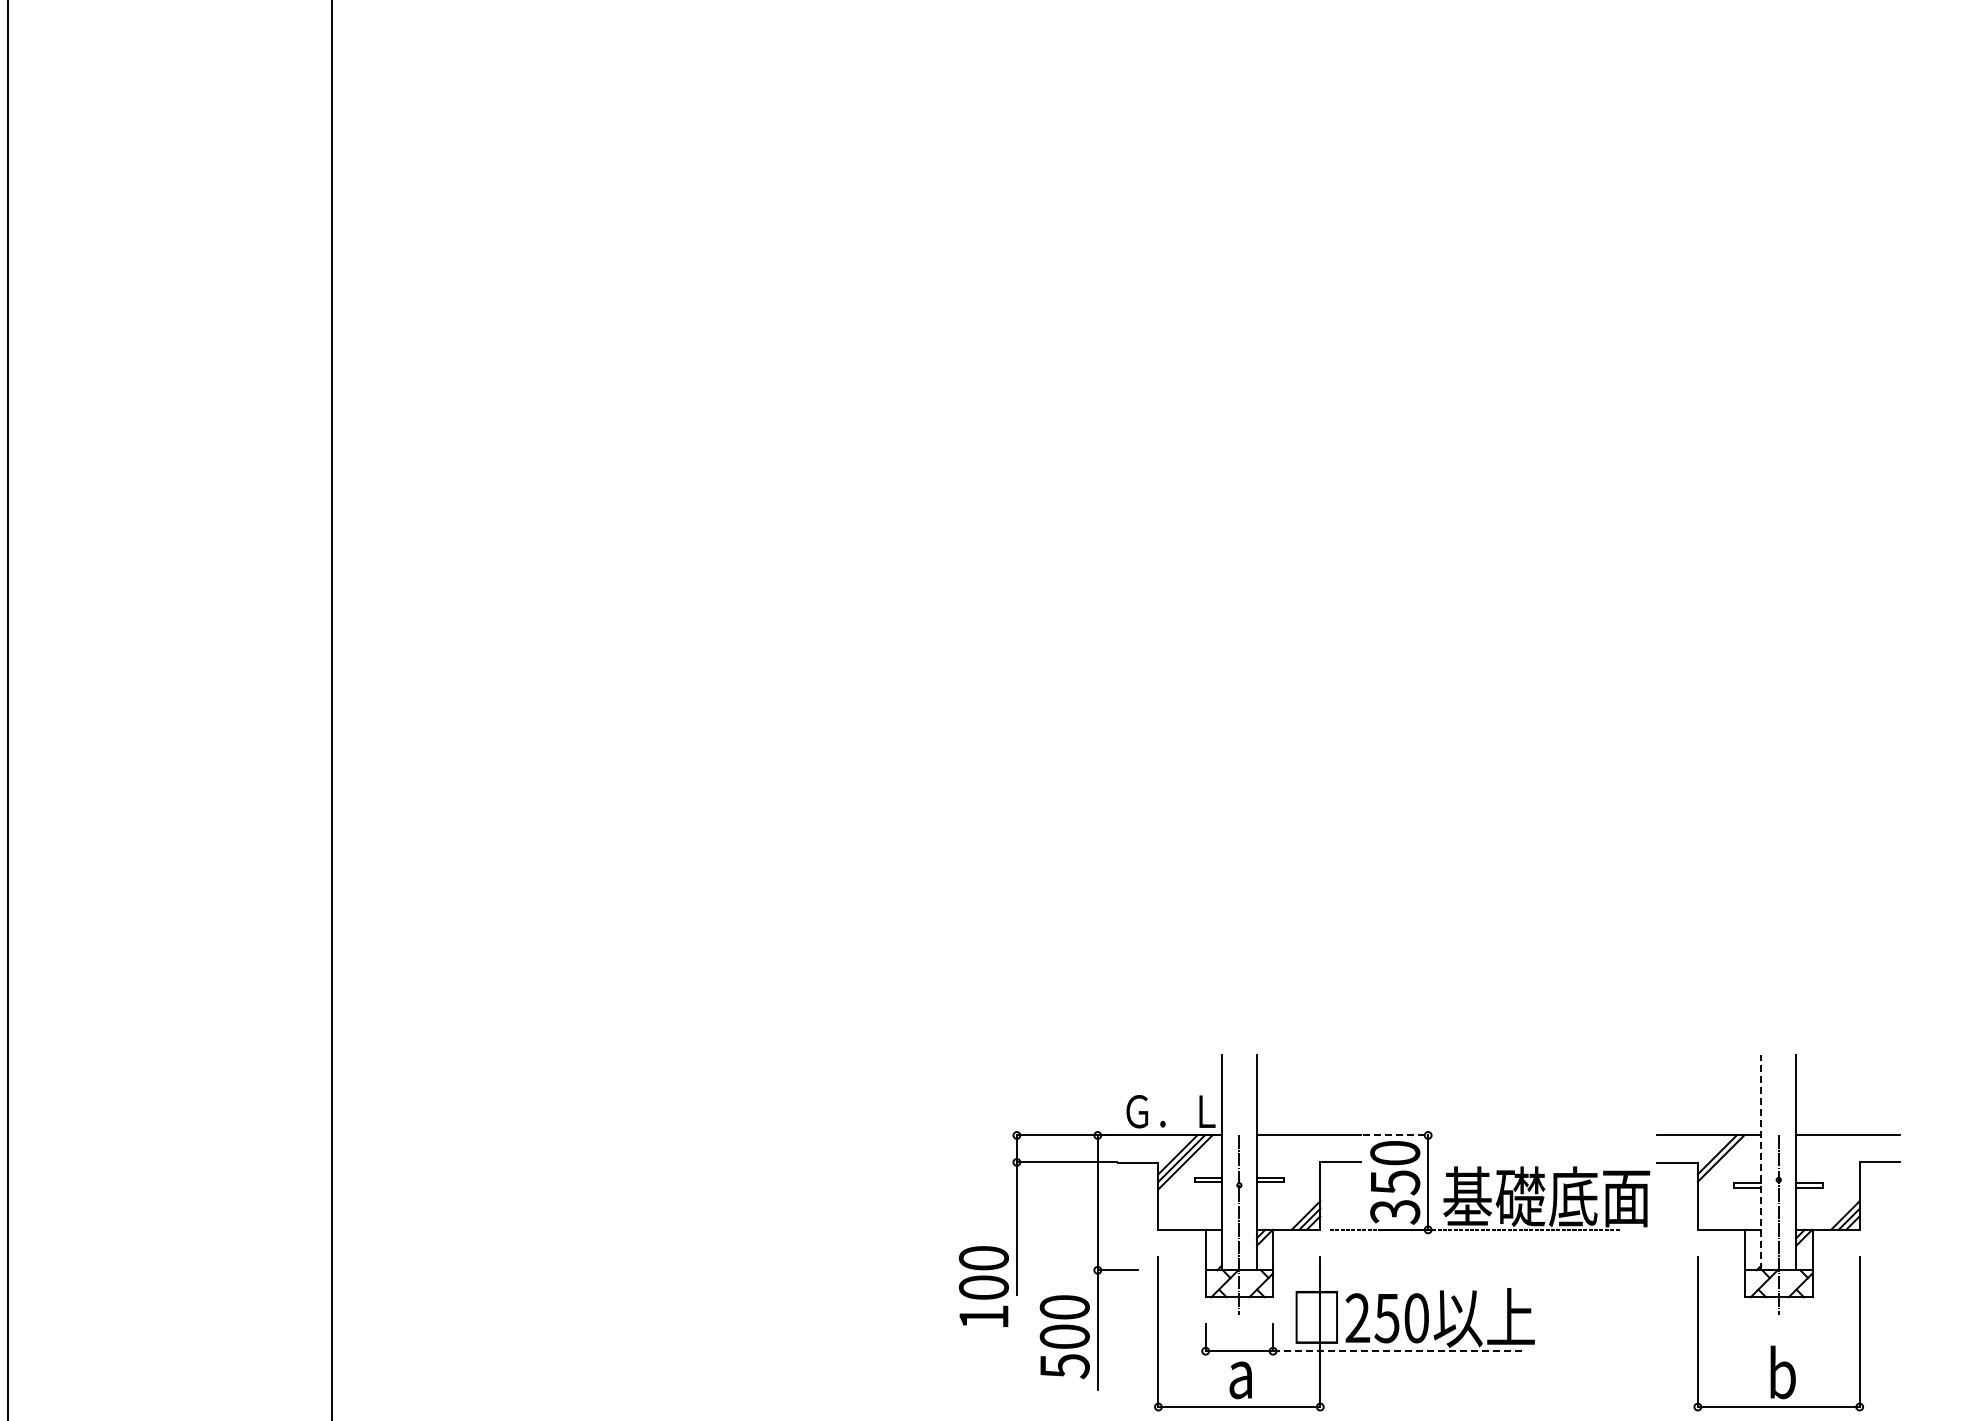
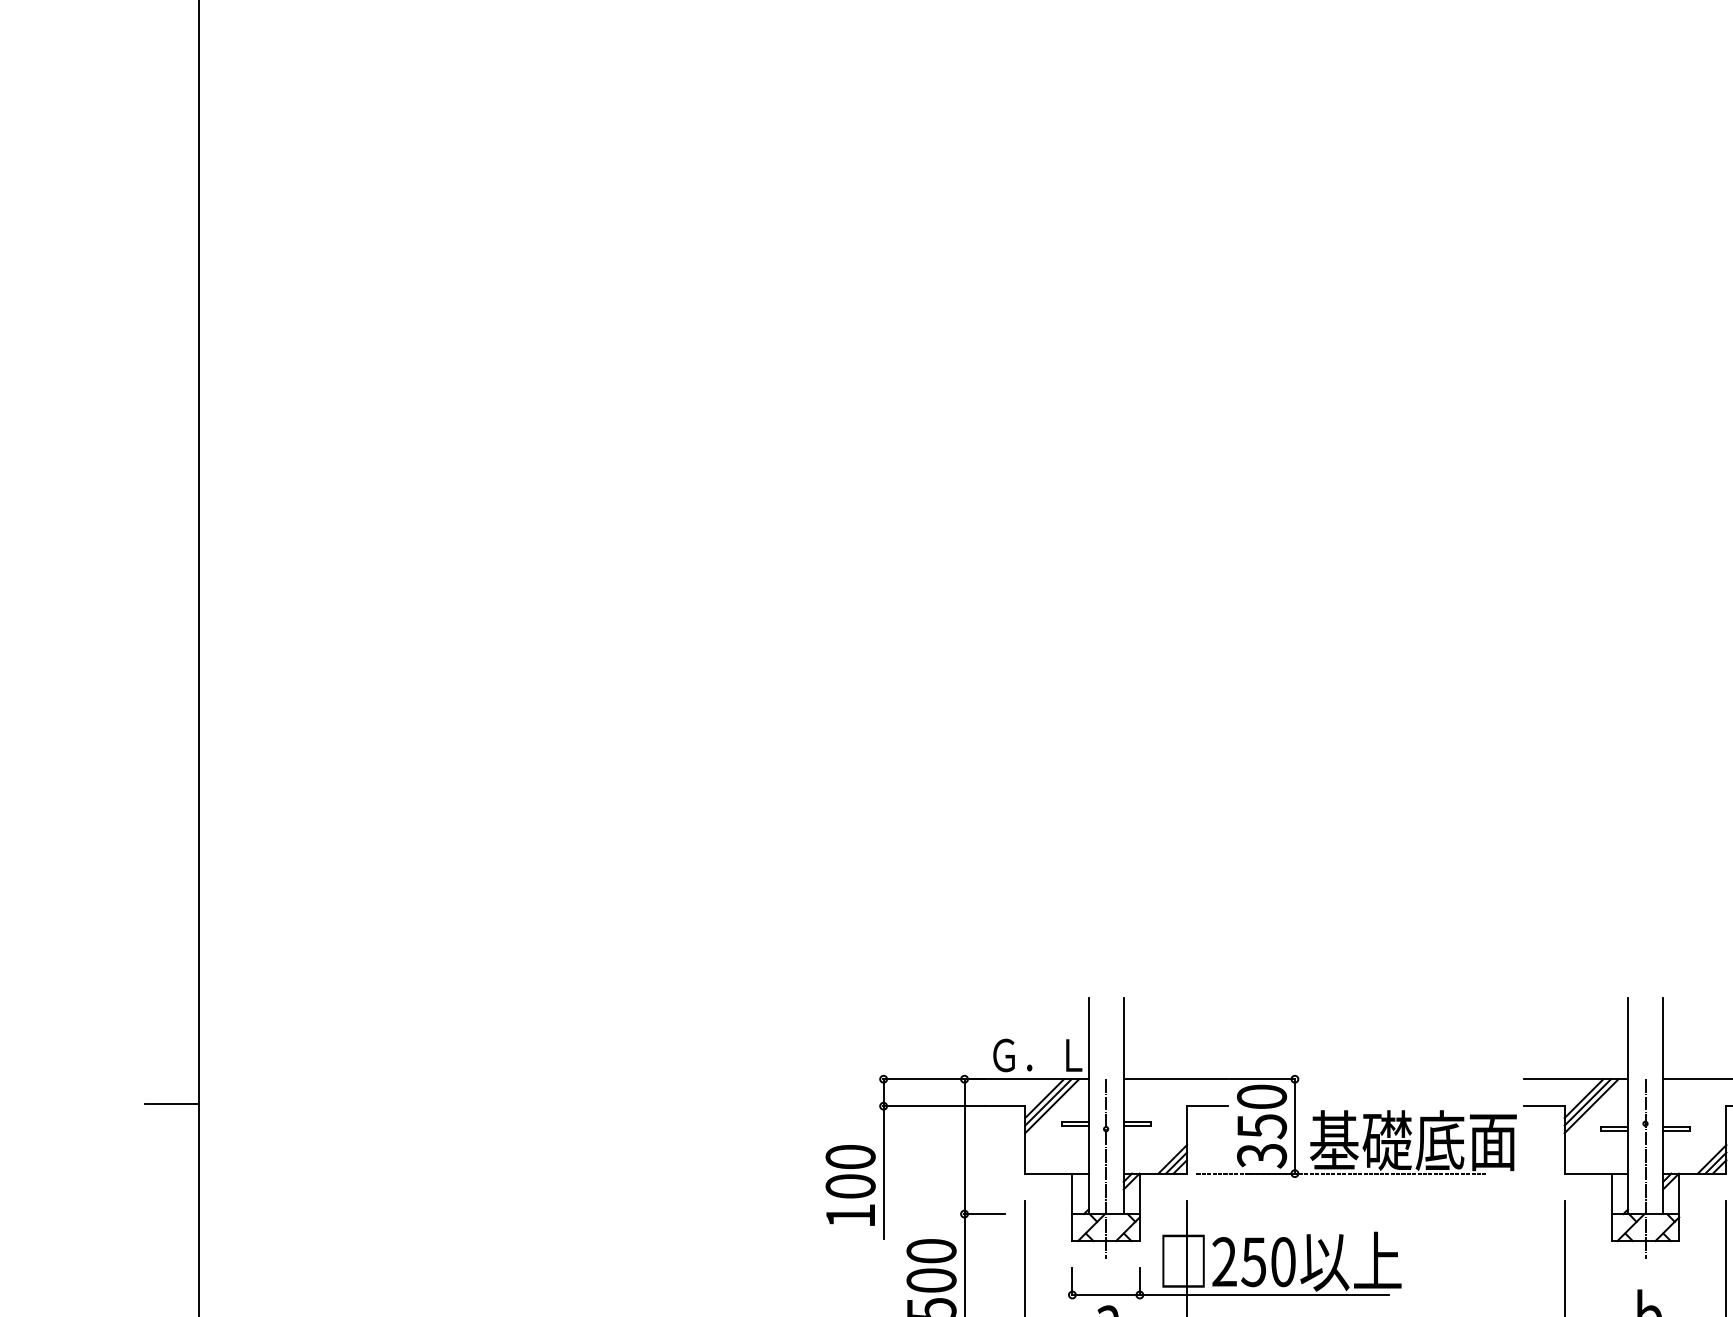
line: (1396, 1135) -> (1263, 1079), dashed -> solid
line: (304, 1160) -> (171, 1104), added
line: (1724, 1162) -> (1591, 1106), added
line: (1761, 1162) -> (1628, 1106), dashed -> solid
text: (983, 1286) -> (850, 1185), moved
line: (1397, 1351) -> (1264, 1295), dashed -> solid

